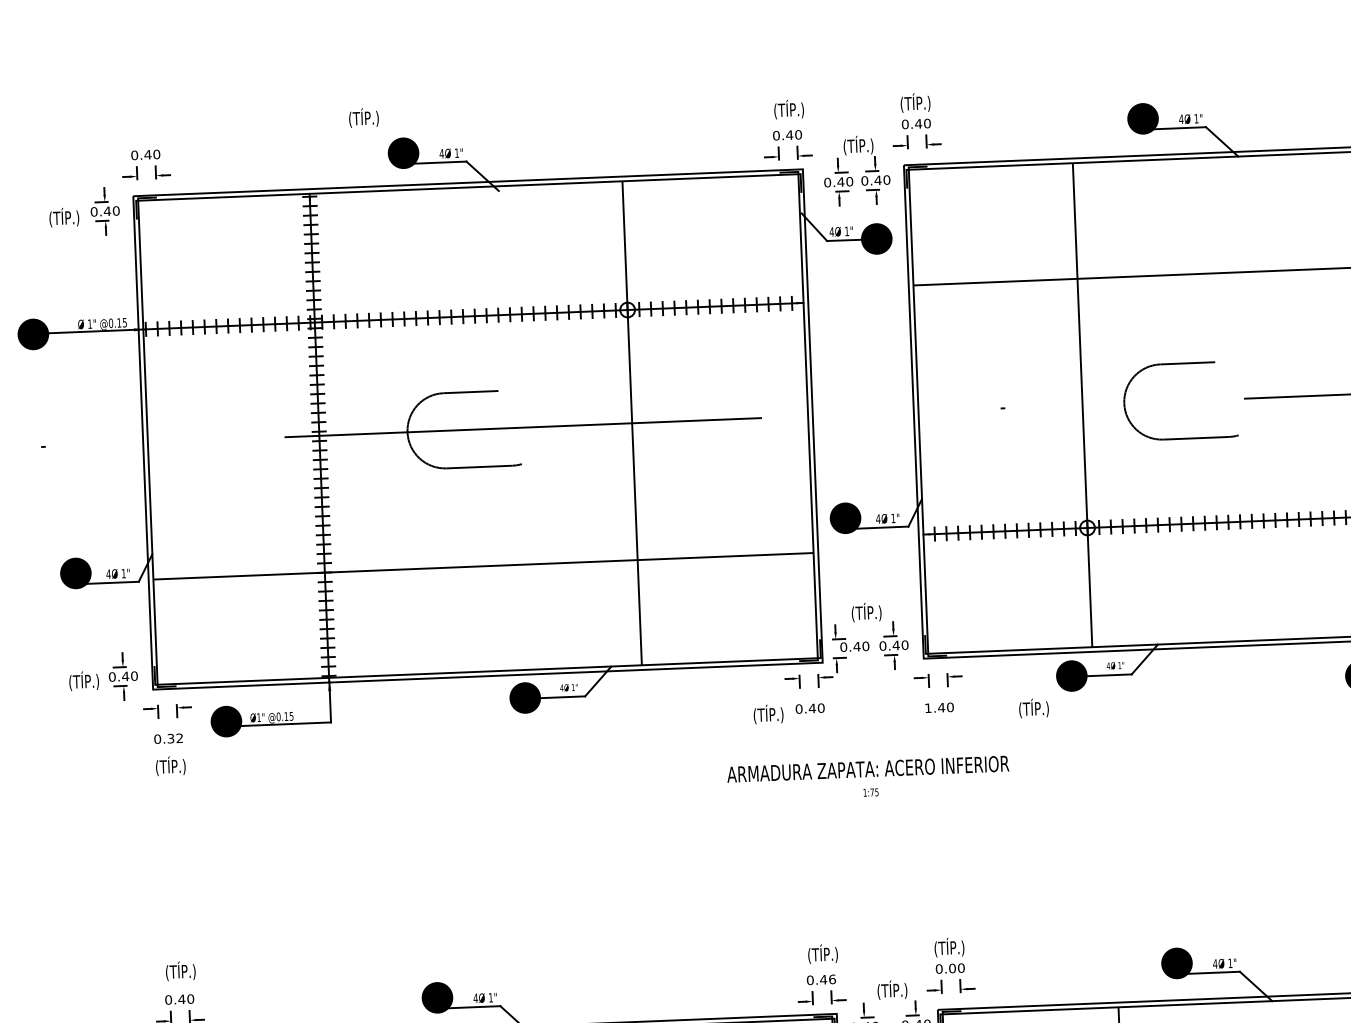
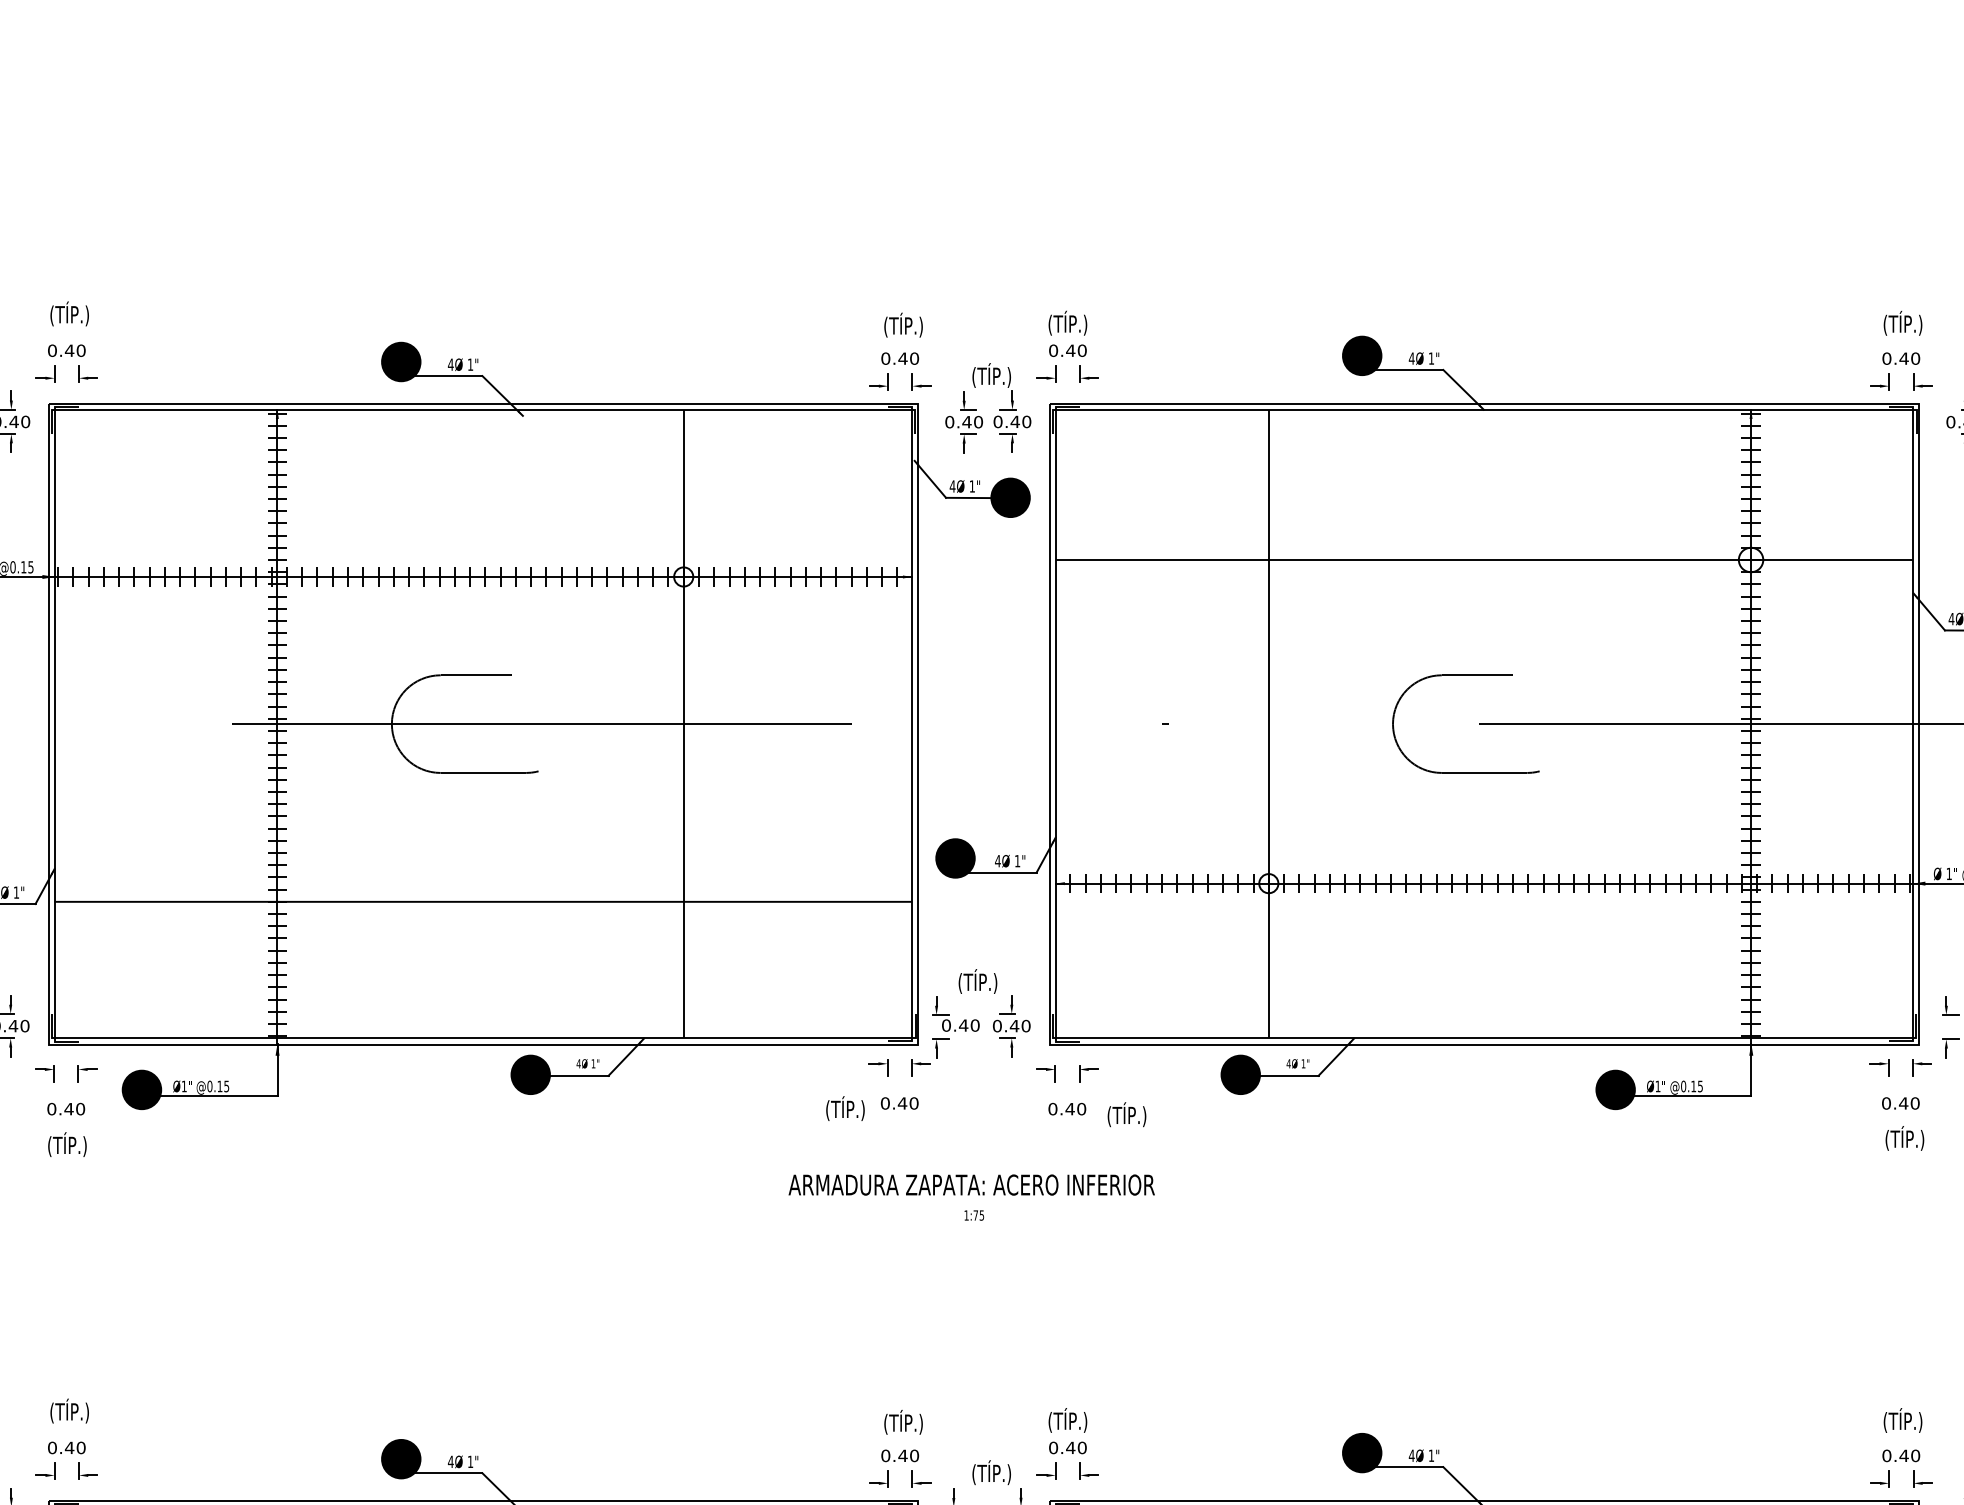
text: (363, 117) -> (69, 313), moved
part: (1178, 363) -> (1465, 675), moved
text: (927, 707) -> (1052, 1108), 1.40 -> 0.40
text: (1033, 708) -> (1126, 1114), moved
text: (175, 738) -> (74, 1108), 0.32 -> 0.40
text: (952, 968) -> (1070, 1447), 0.00 -> 0.40
text: (832, 979) -> (914, 1455), 0.46 -> 0.40

